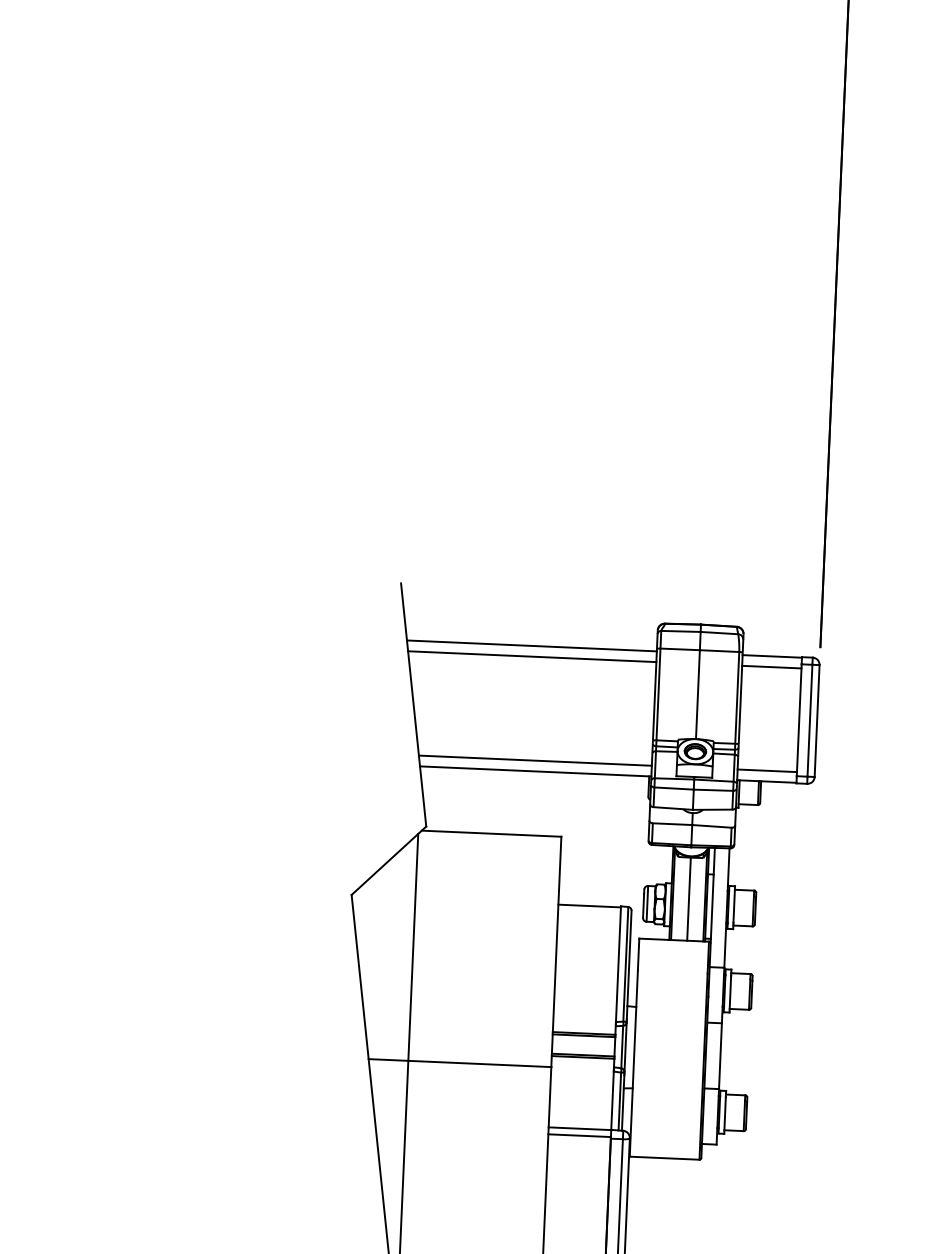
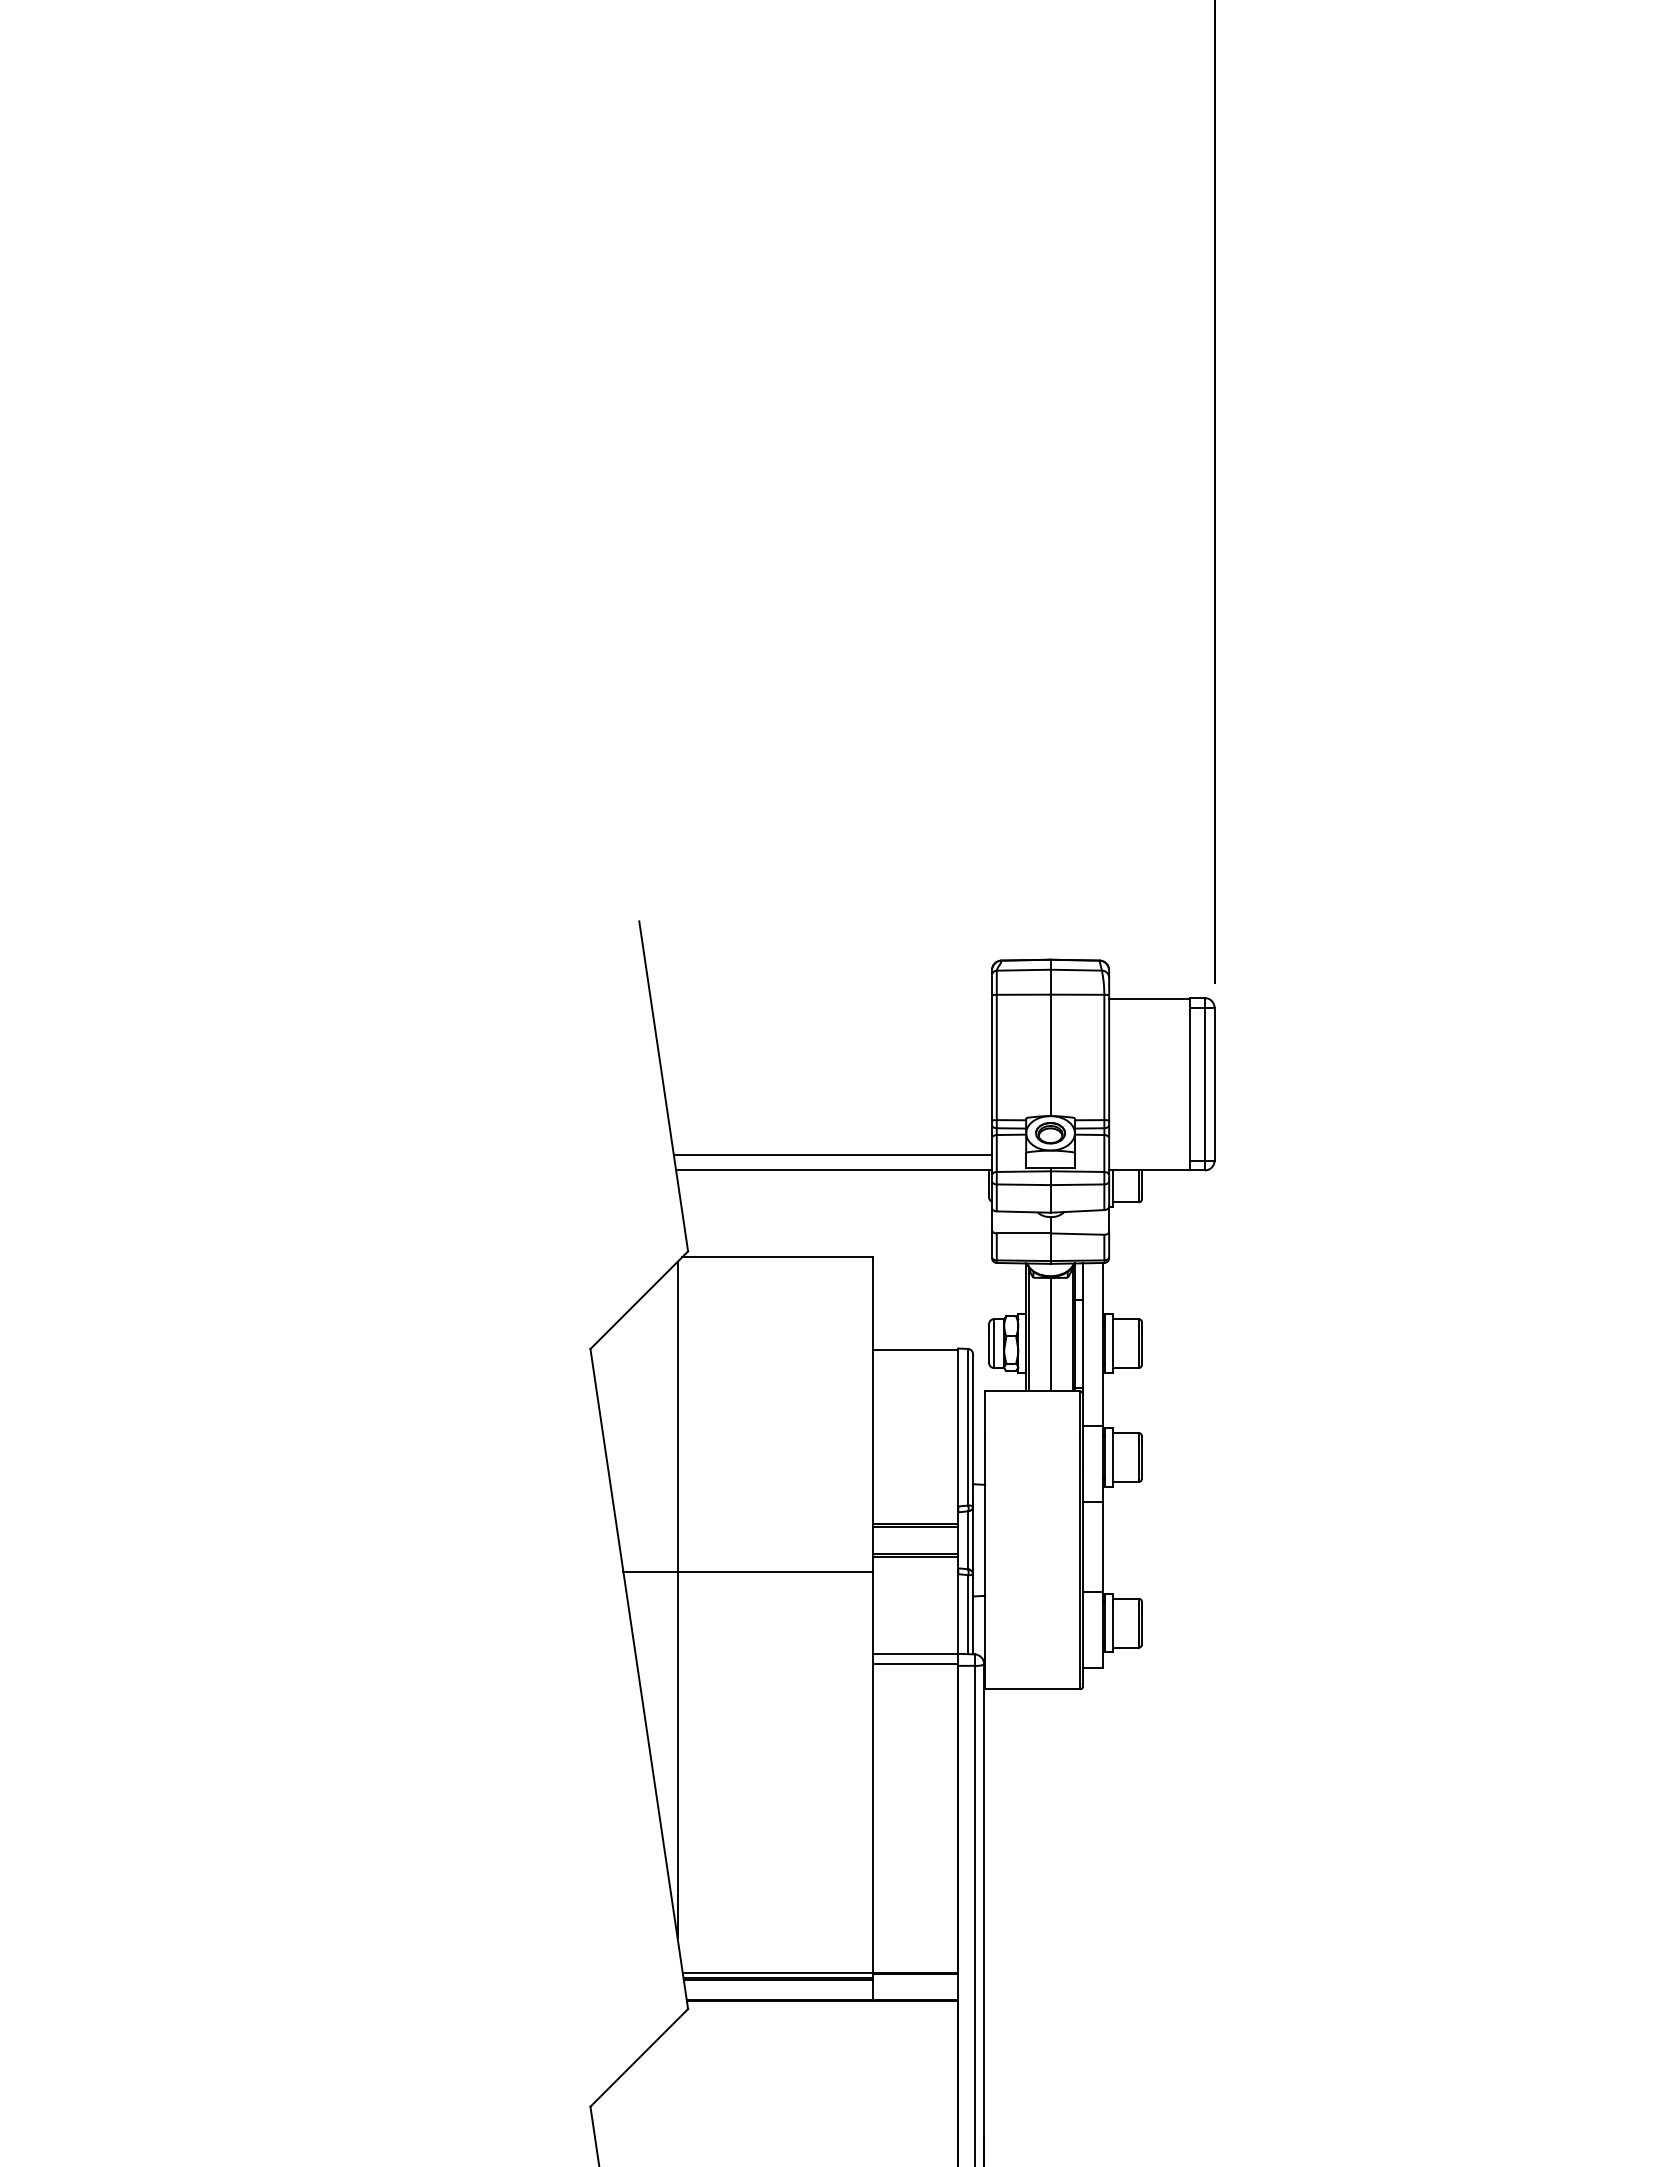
line: (531, 645) -> (820, 998), removed
line: (531, 656) -> (821, 1013), removed
line: (771, 667) -> (1149, 1013), removed
line: (767, 771) -> (1149, 1155), removed

